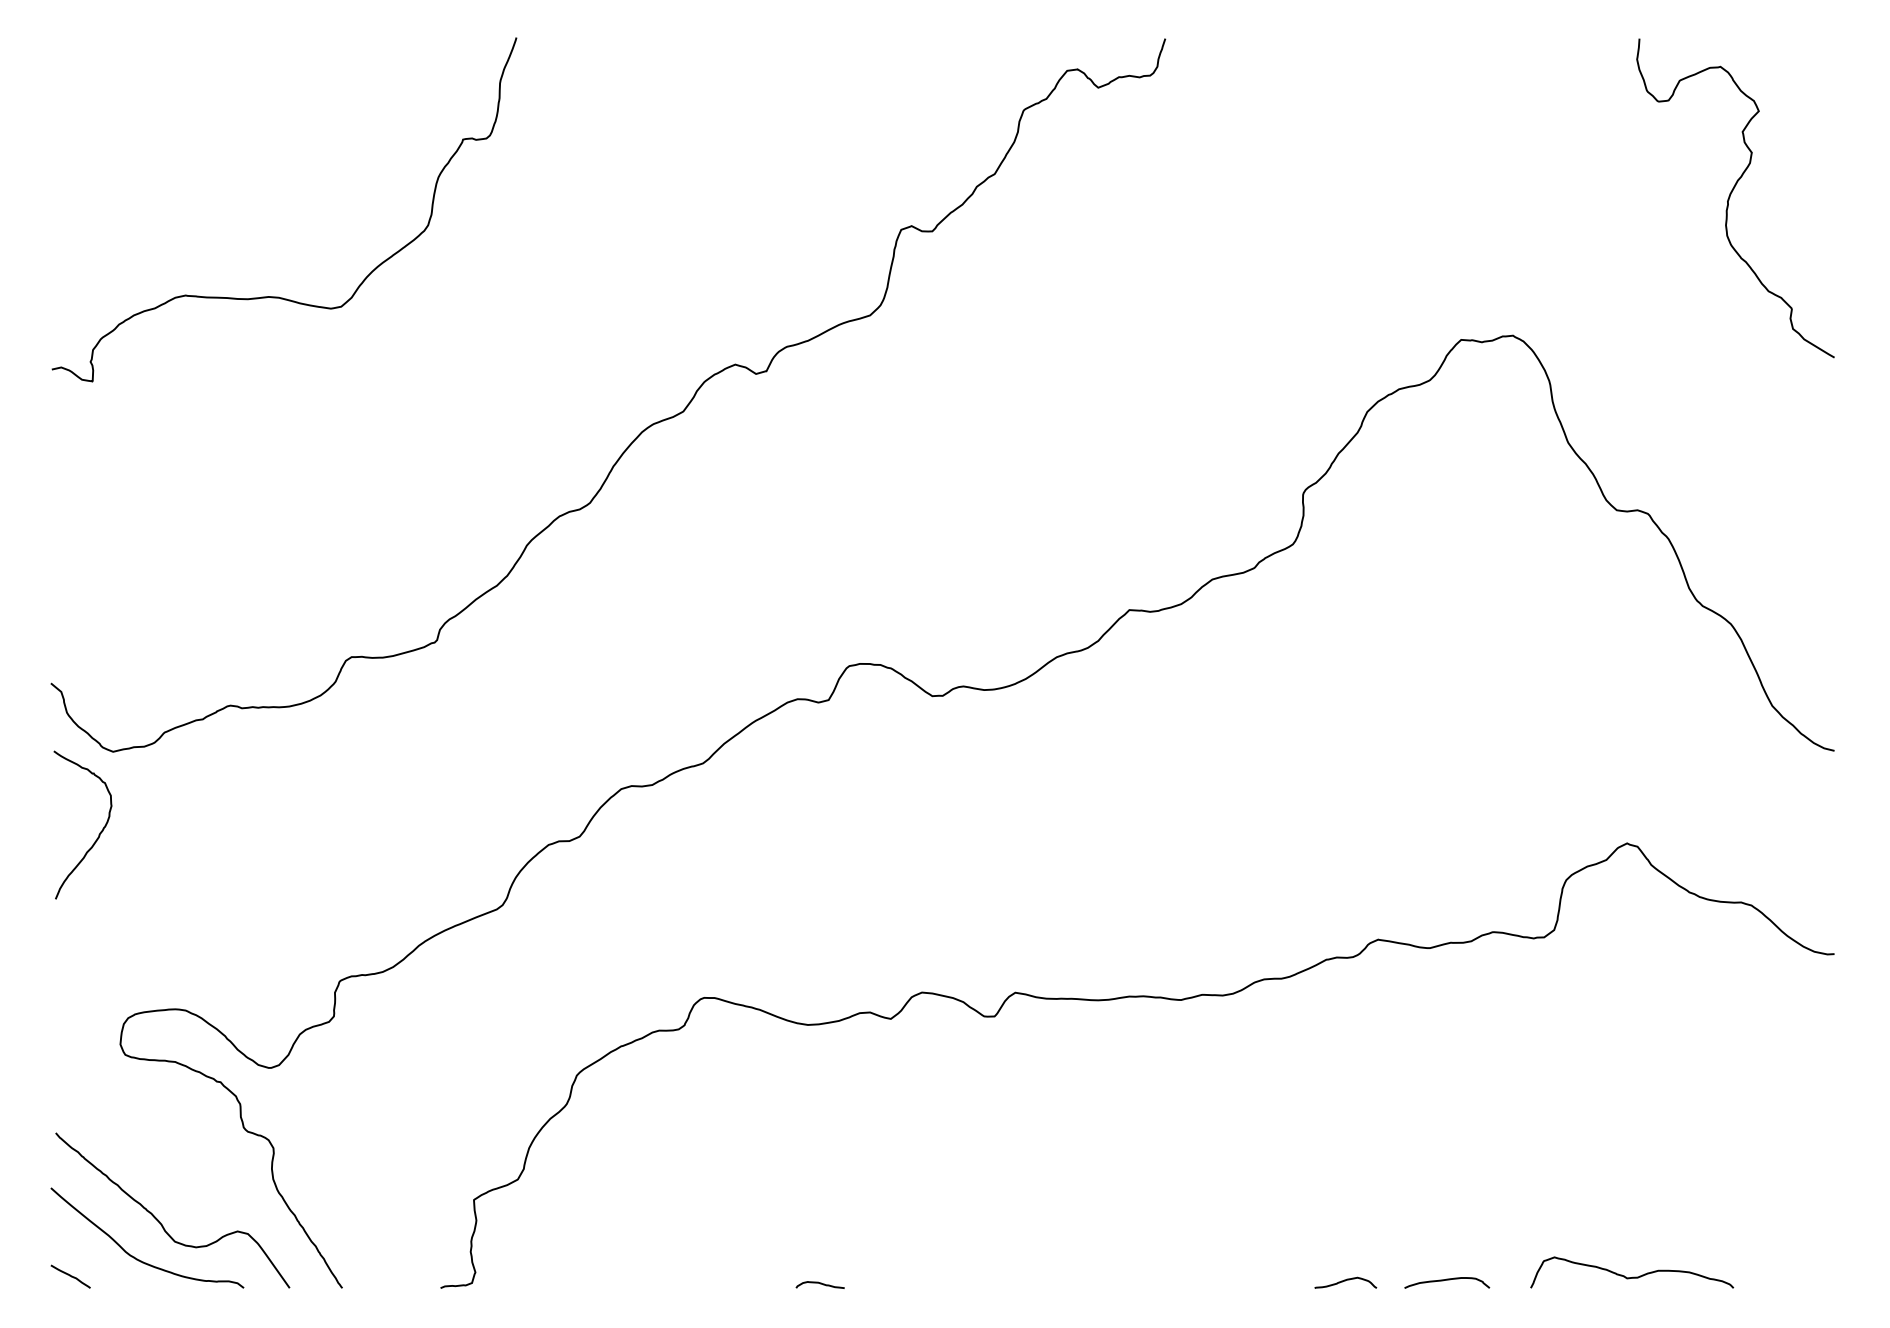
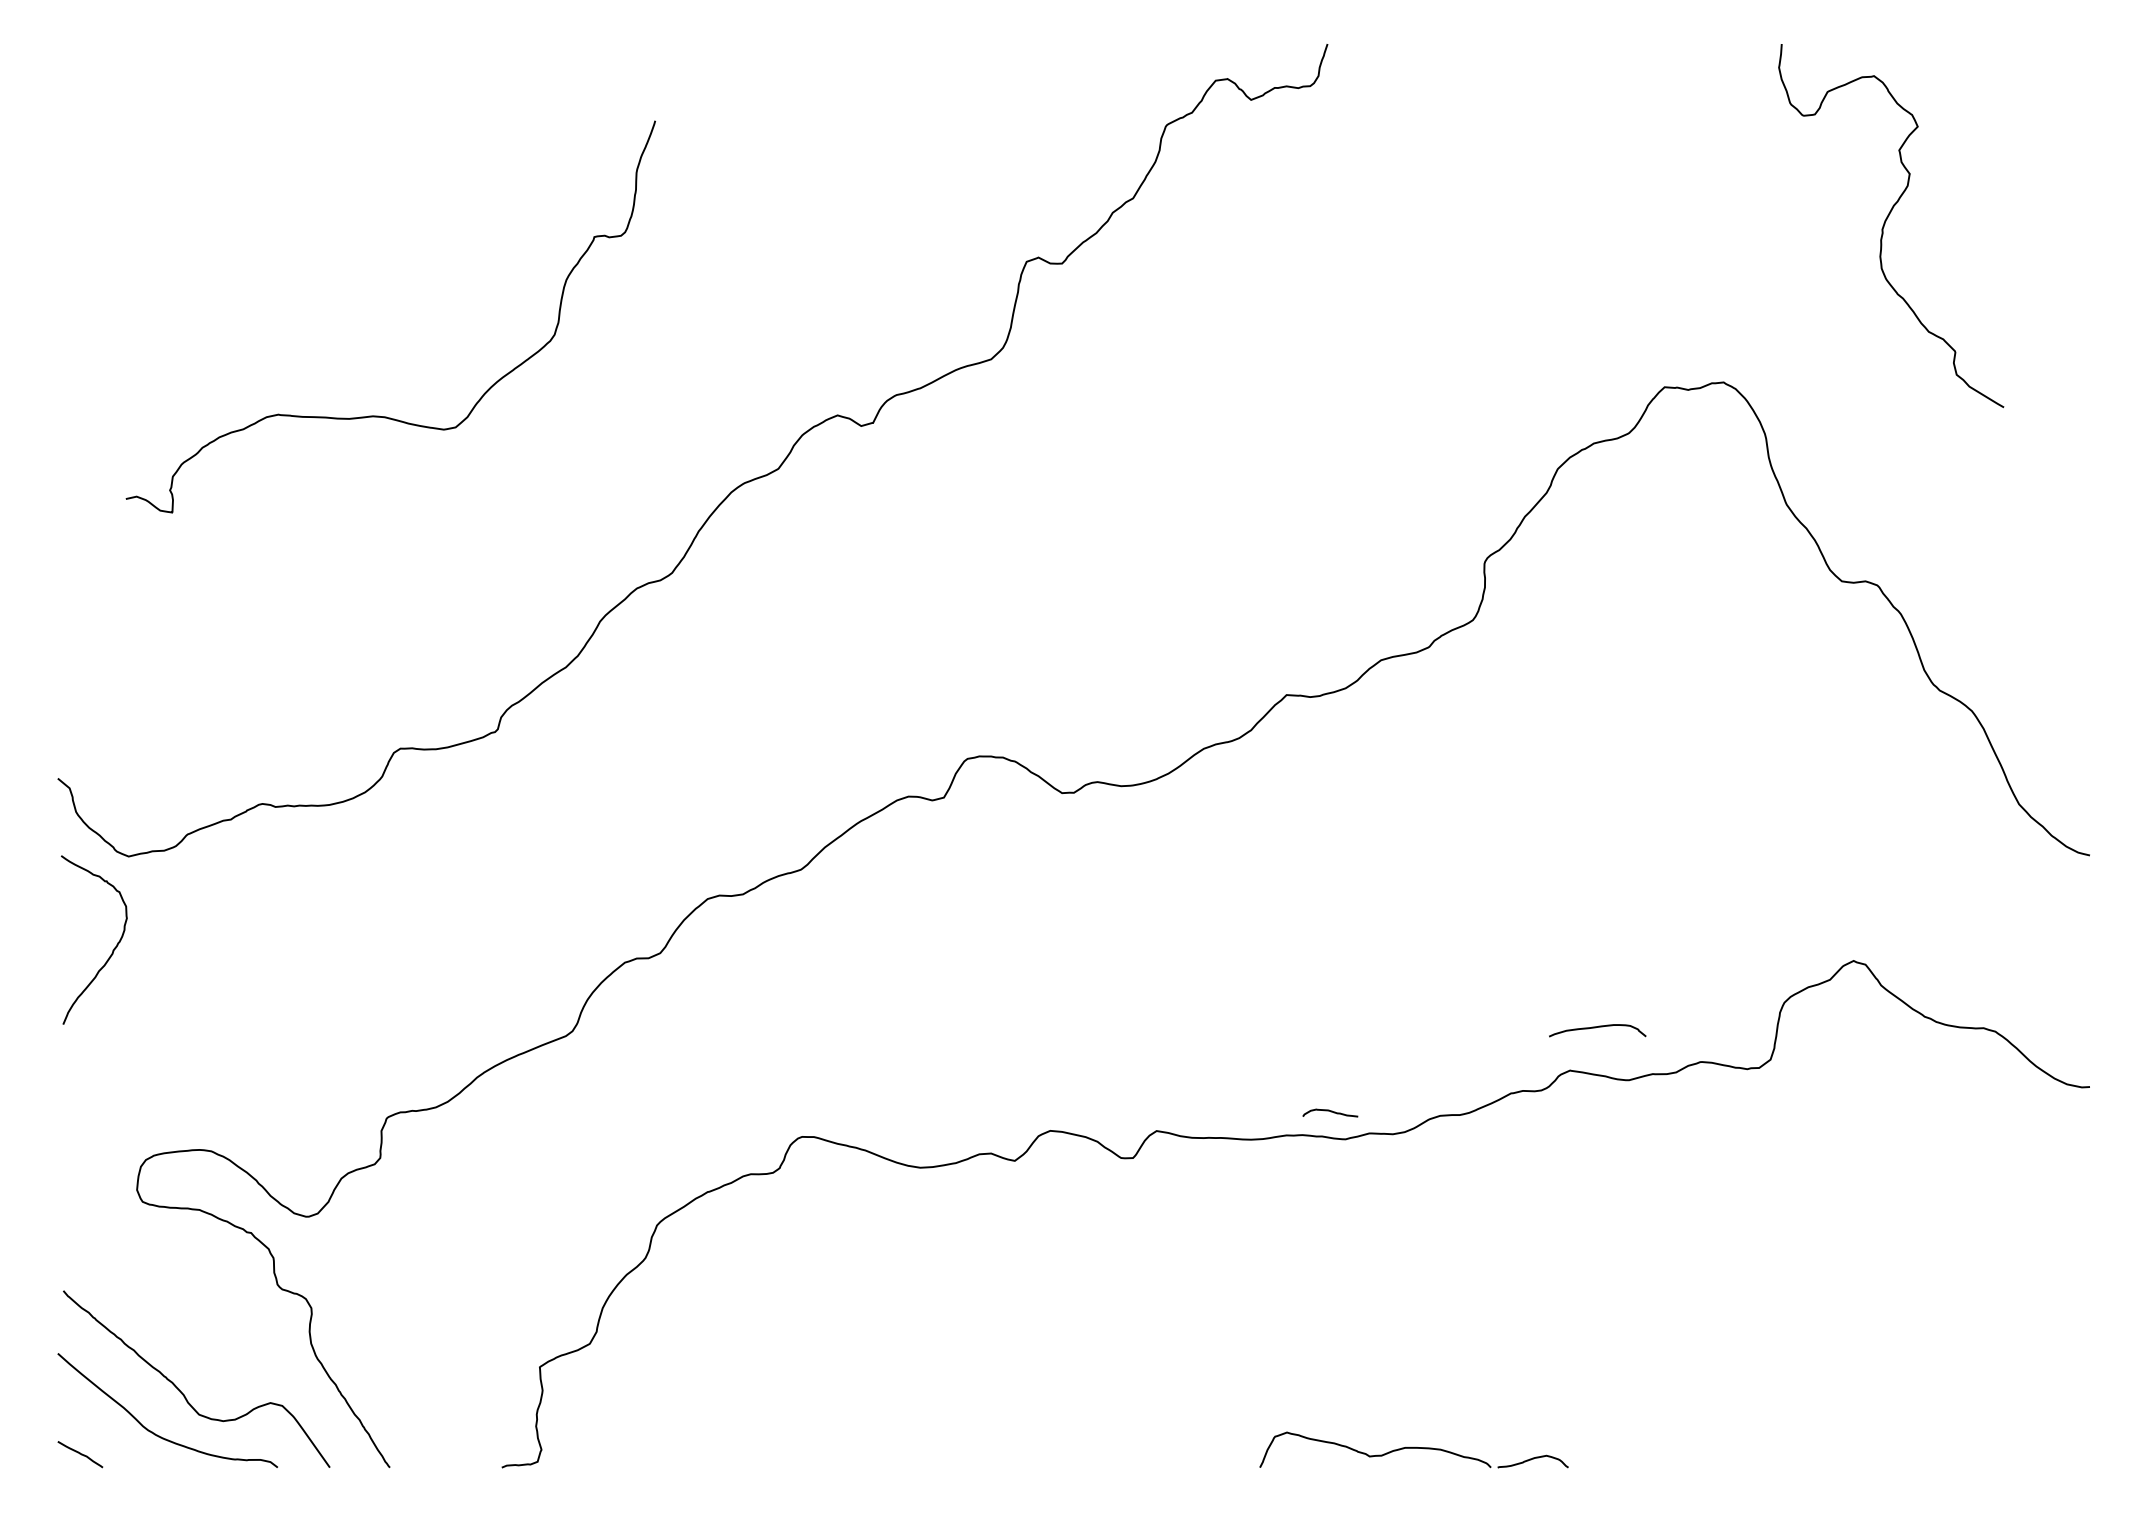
curve: (1730, 197) -> (1885, 224), moved
curve: (274, 296) -> (379, 415), moved
curve: (1633, 1276) -> (1377, 1454), moved
curve: (1445, 1281) -> (1595, 1028), moved
curve: (820, 1284) -> (1330, 1112), moved

